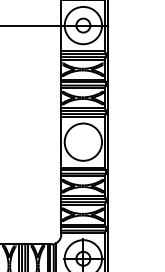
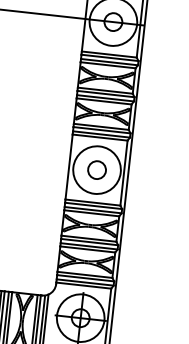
circle: (83, 142) -> (97, 170), added

